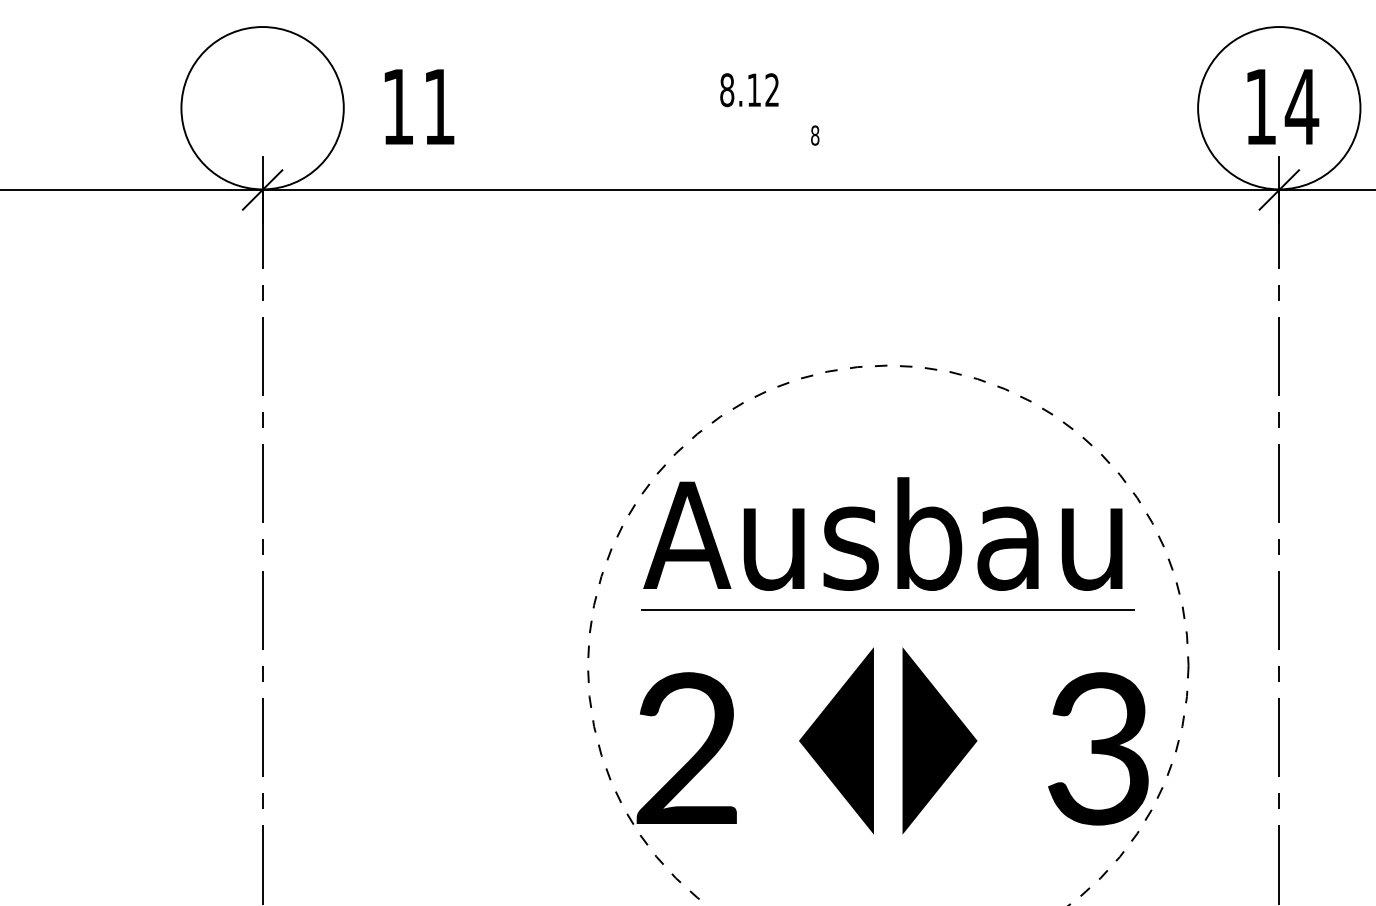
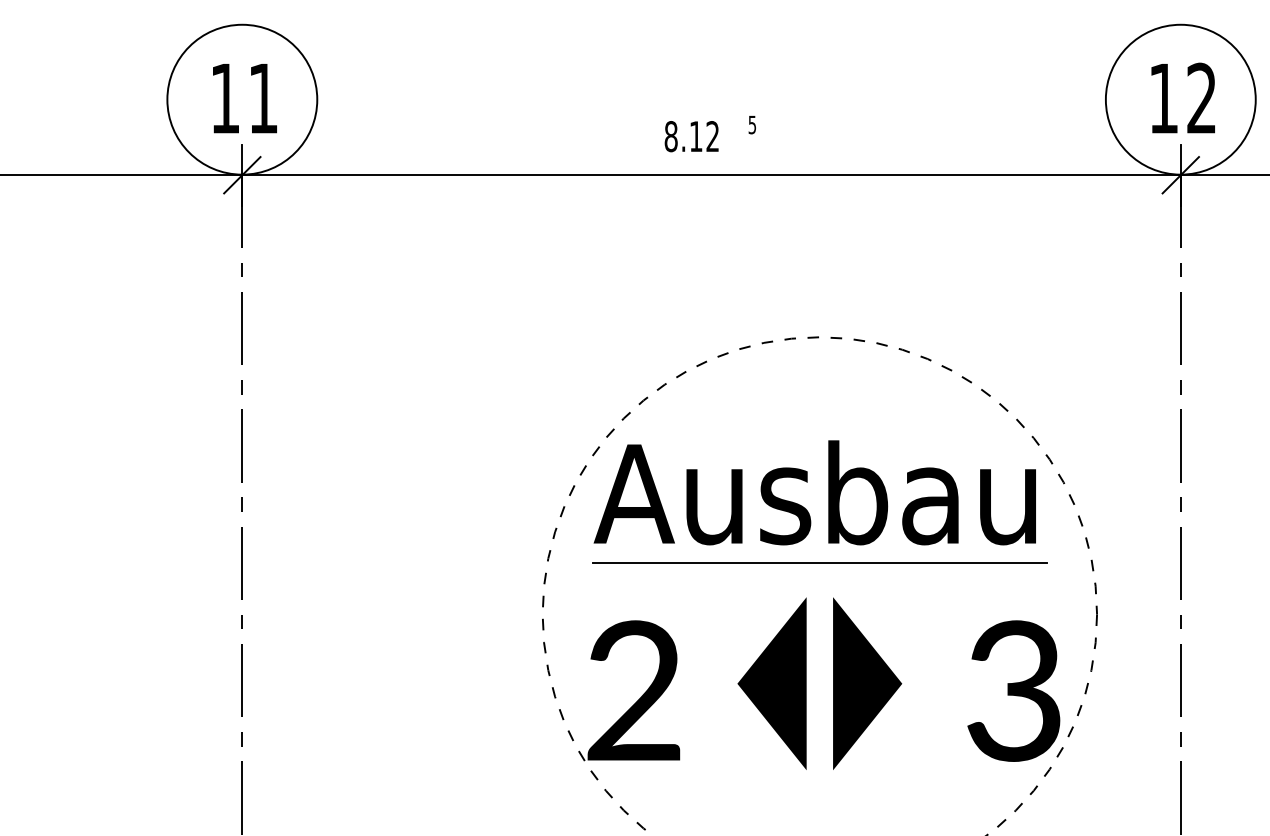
text: (749, 90) -> (691, 136), moved
text: (419, 106) -> (244, 98), moved
text: (1301, 106) -> (1201, 98), 14 -> 12
text: (815, 135) -> (752, 124), 8 -> 5

